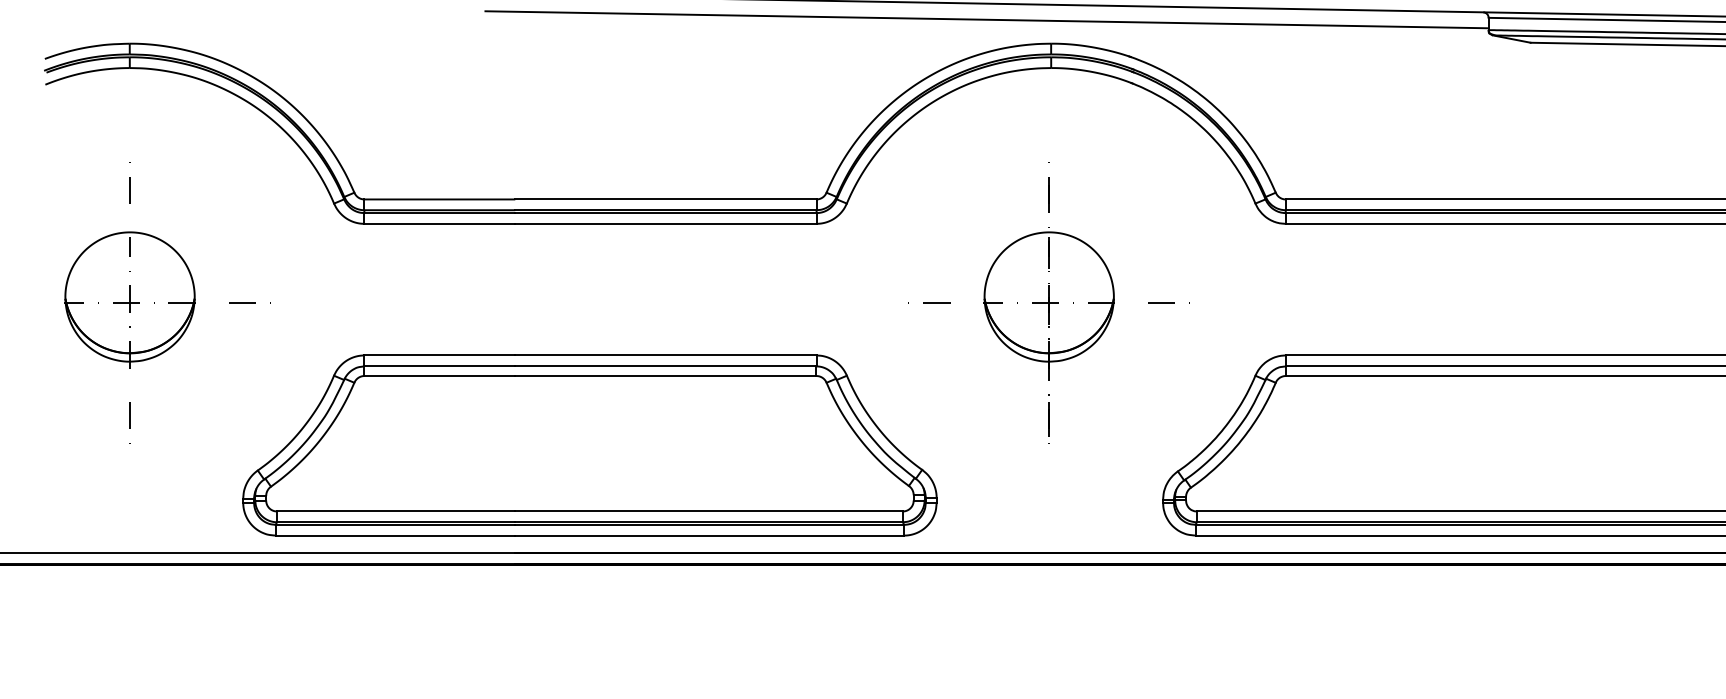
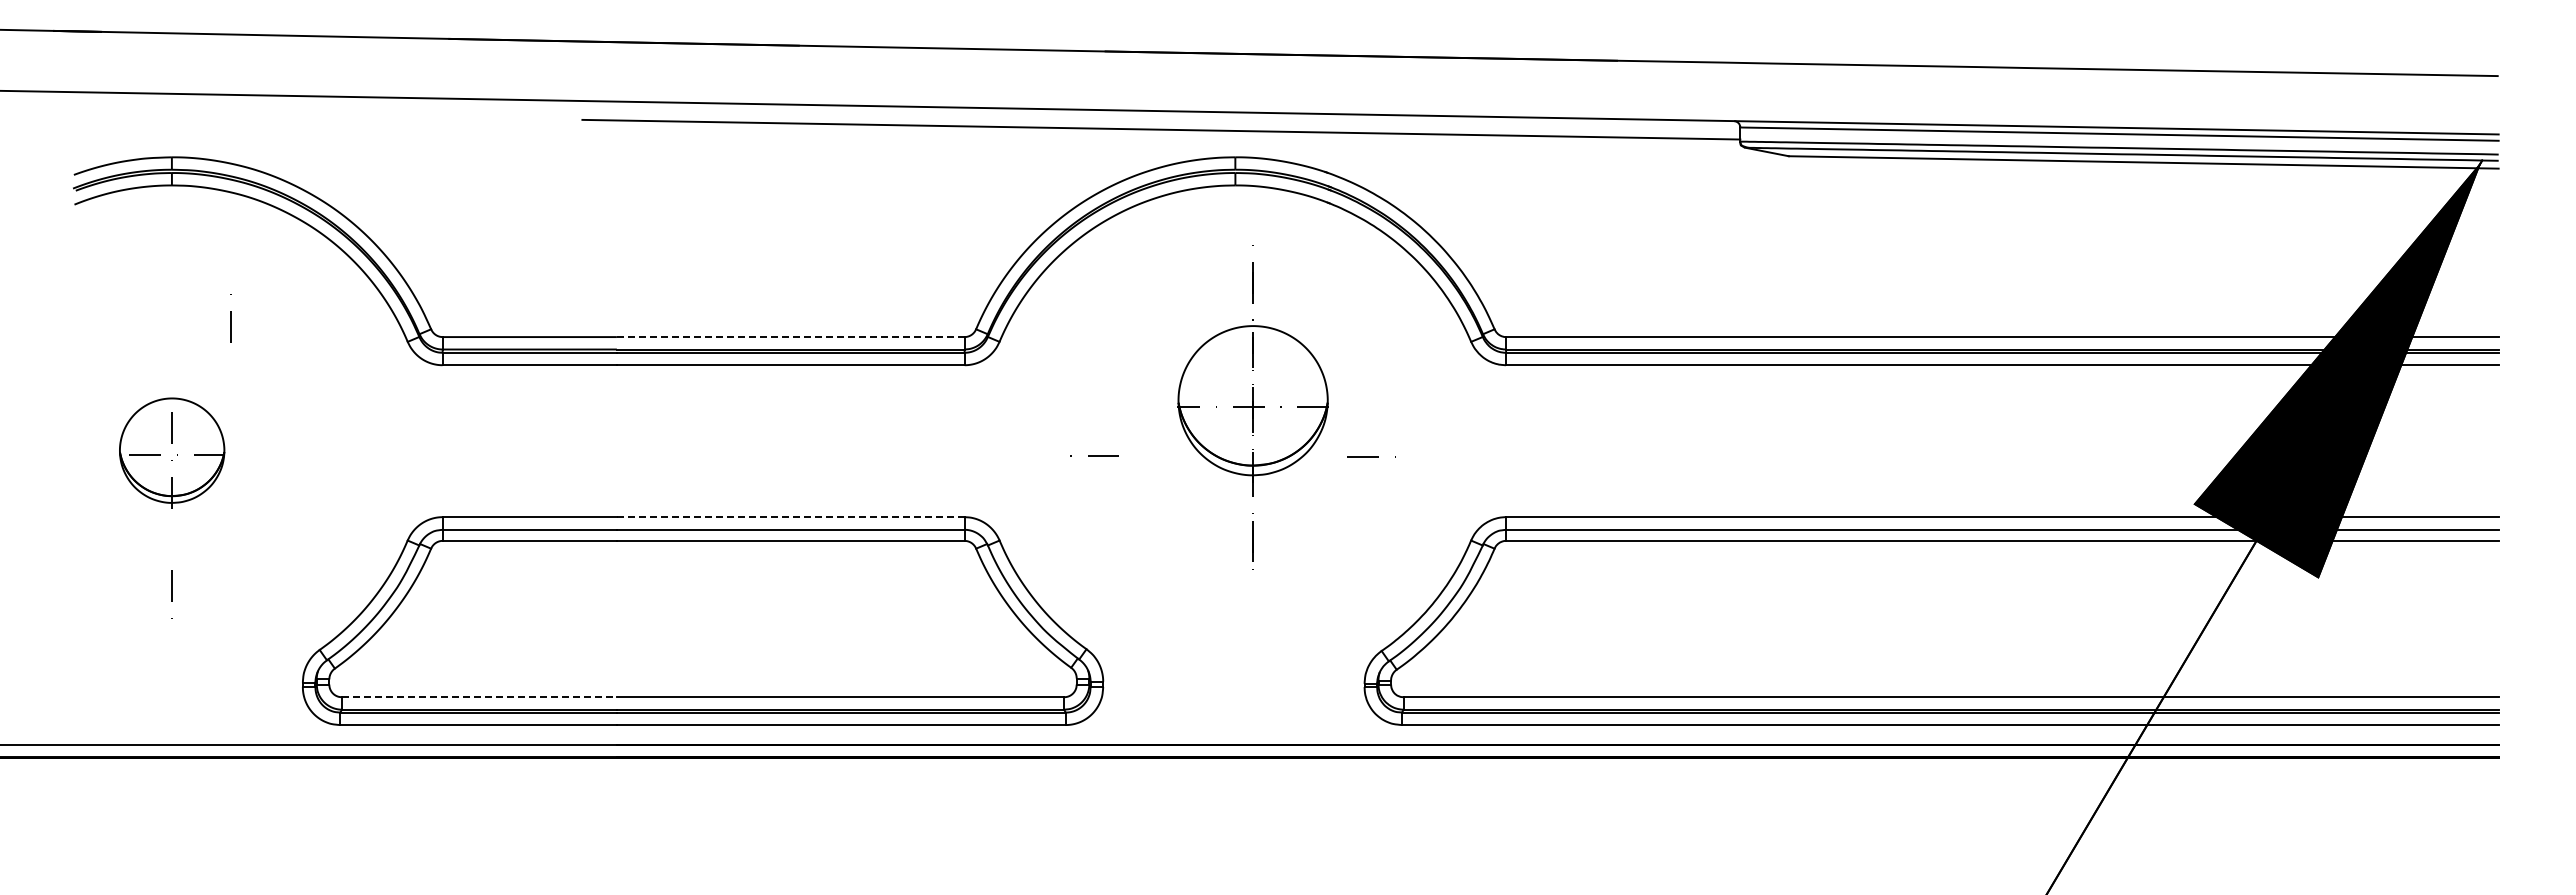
line: (129, 183) -> (230, 318), moved
line: (665, 199) -> (790, 337), solid -> dashed
part: (129, 299) -> (171, 452), size x0.7
line: (249, 302) -> (310, 455), removed
part: (1048, 302) -> (1252, 407), moved
line: (665, 355) -> (790, 517), solid -> dashed
line: (396, 511) -> (479, 697), solid -> dashed

